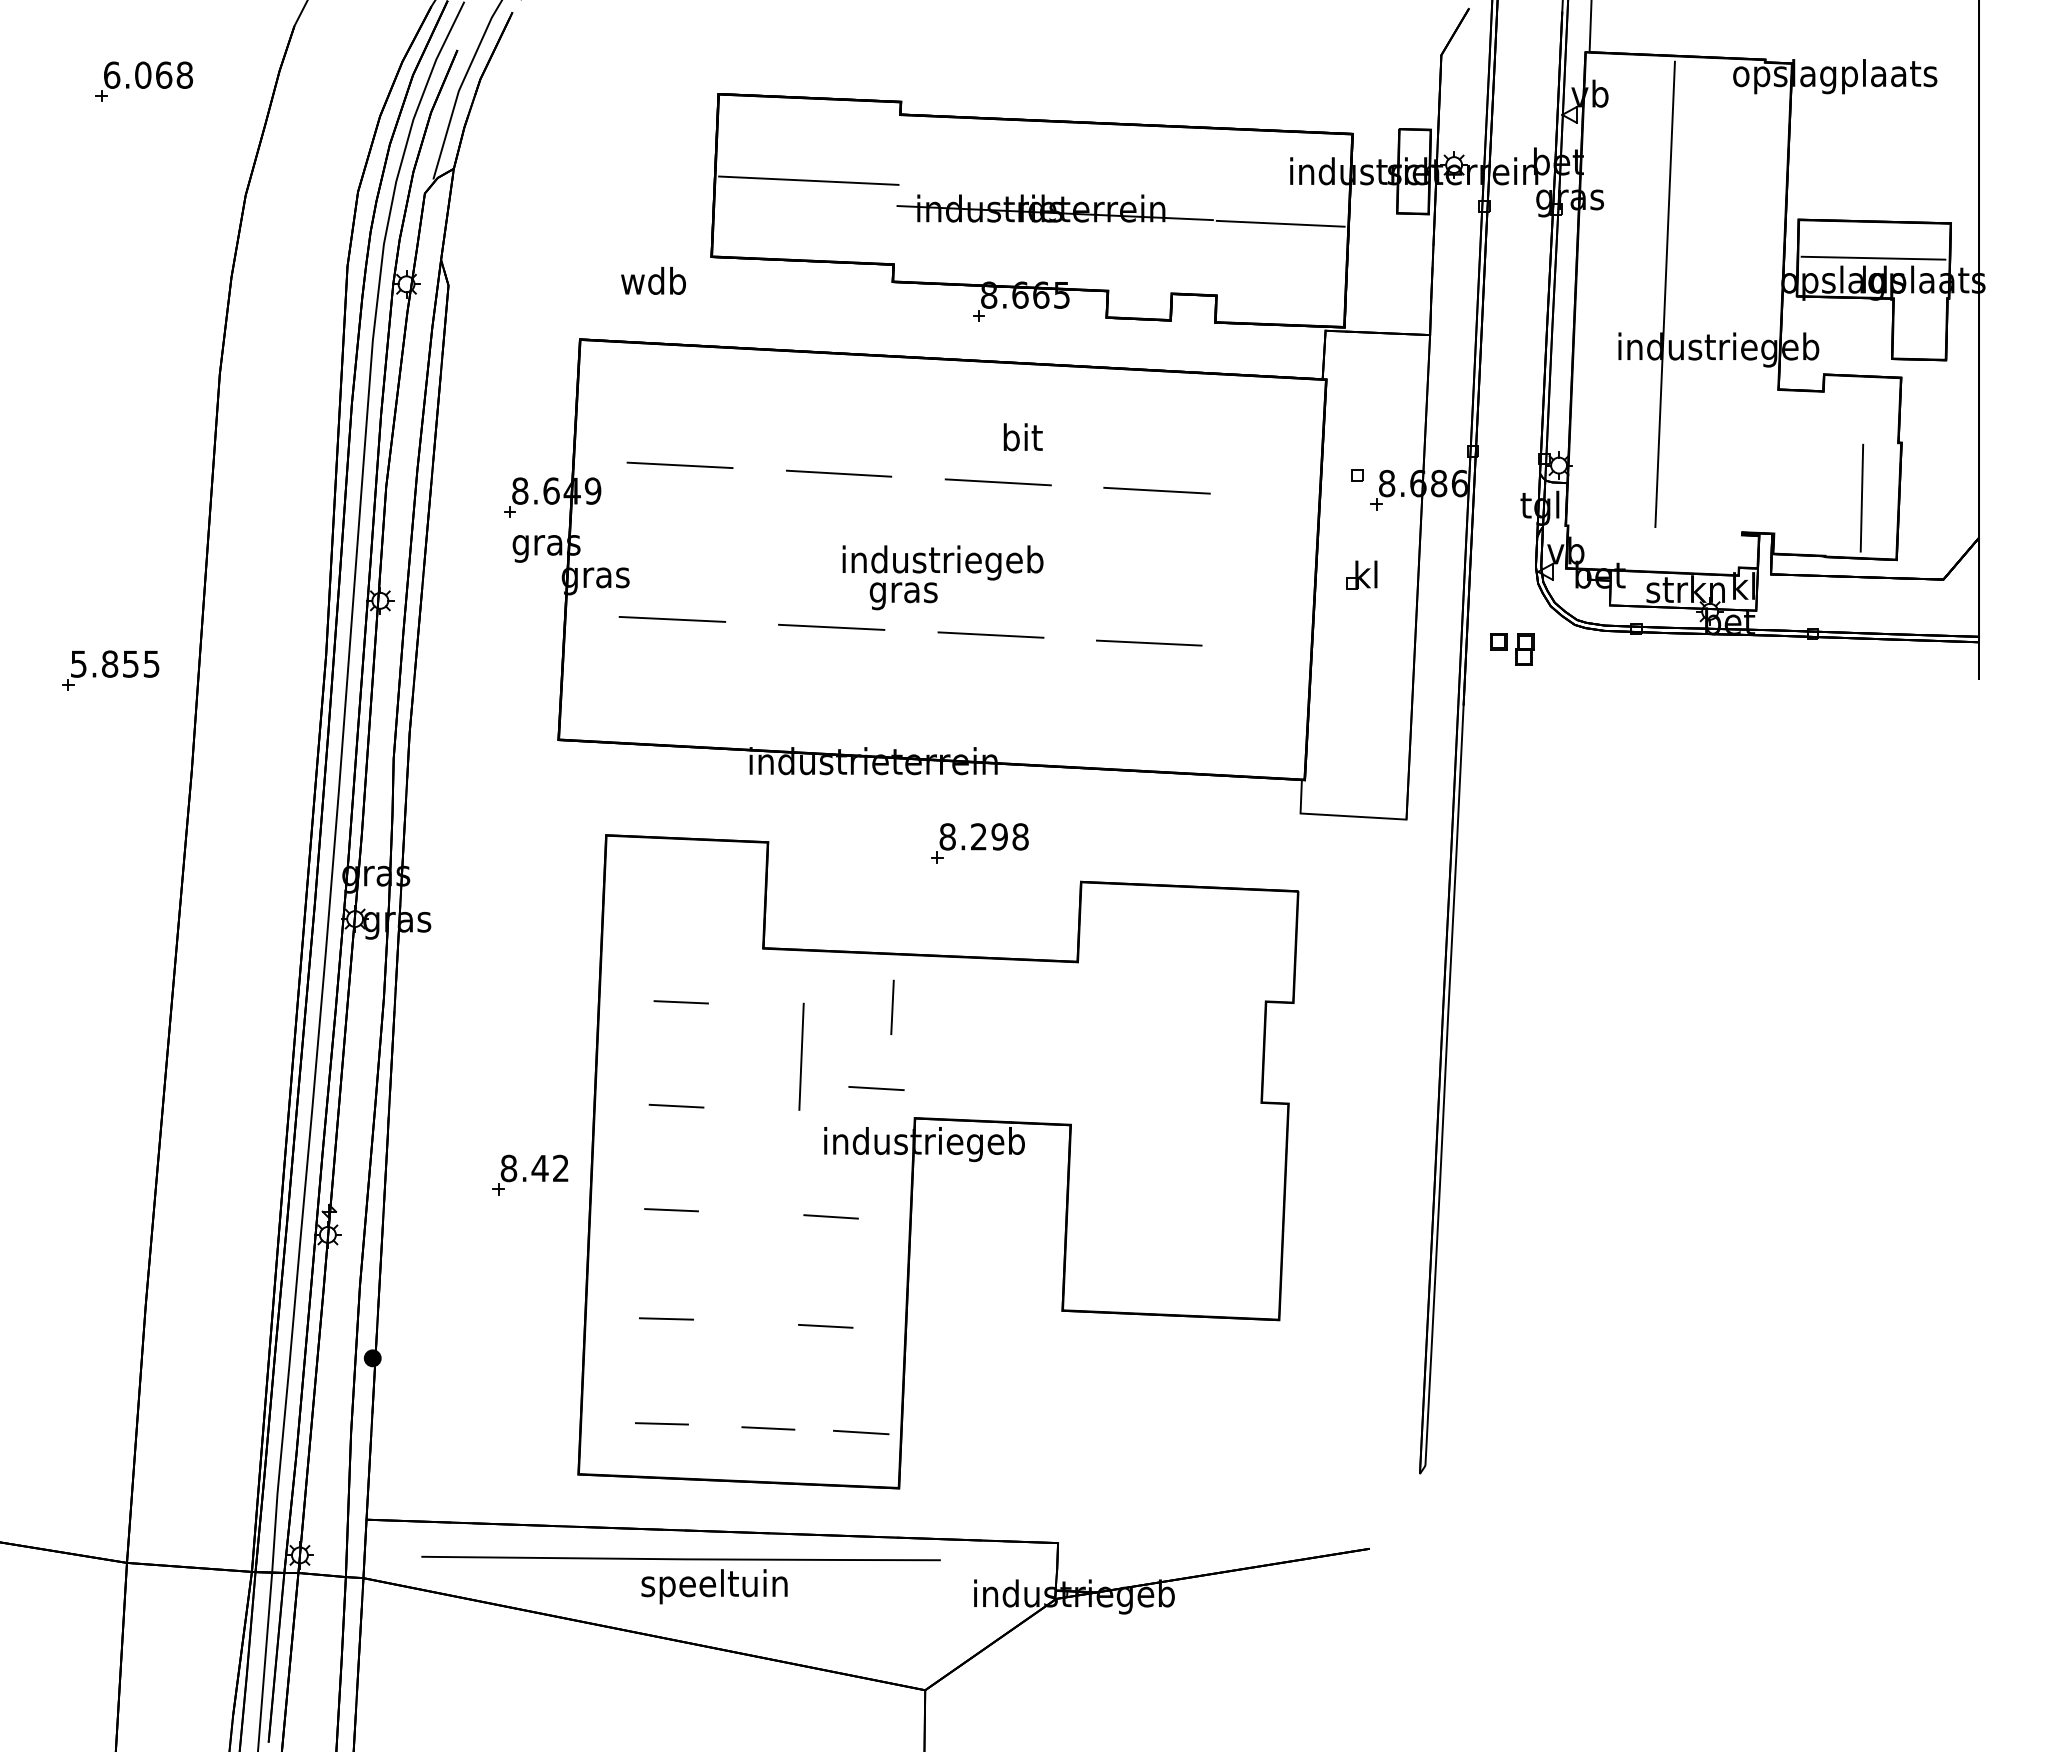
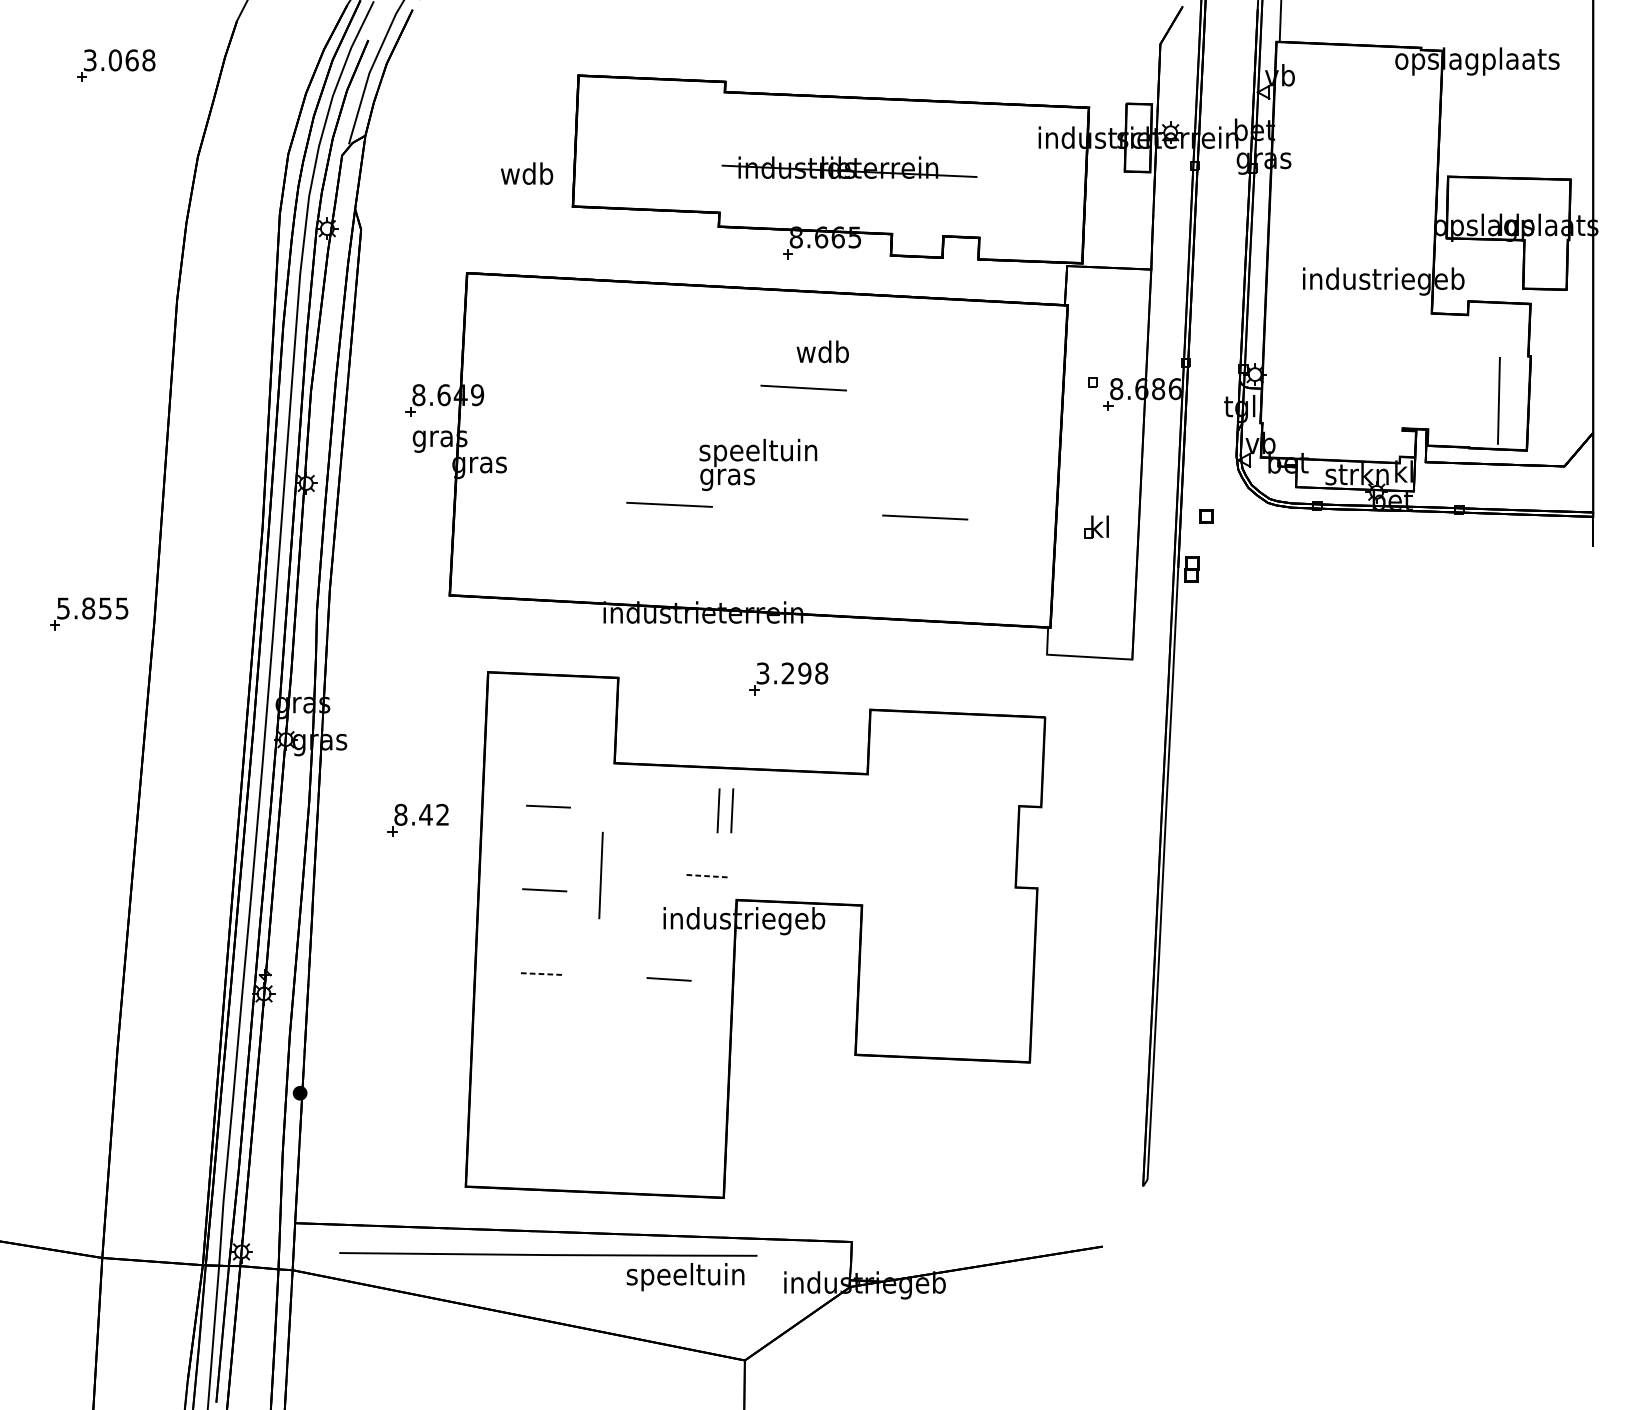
text: (112, 74) -> (90, 59), 6.068 -> 3.068
line: (808, 180) -> (650, 145), removed
line: (1280, 223) -> (1030, 179), removed
line: (1873, 257) -> (1508, 207), removed
text: (653, 280) -> (526, 173), moved
line: (1664, 294) -> (1340, 236), removed
text: (1021, 437) -> (822, 352), bit -> wdb
line: (679, 465) -> (547, 374), removed
line: (838, 473) -> (675, 380), removed
line: (1156, 490) -> (931, 394), removed
text: (942, 562) -> (758, 452), industriegeb -> speeltuin
part: (1361, 574) -> (1096, 526), moved
line: (672, 618) -> (541, 497), removed
line: (990, 634) -> (797, 510), removed
part: (1524, 649) -> (1191, 569), moved
part: (110, 670) -> (89, 613), moved
text: (947, 836) -> (762, 673), 8.298 -> 3.298
line: (909, 1006) -> (732, 810), added
line: (801, 1056) -> (601, 875), moved
line: (876, 1088) -> (705, 876), solid -> dashed
part: (530, 1174) -> (418, 819), moved
line: (671, 1210) -> (540, 974), solid -> dashed
line: (666, 1318) -> (536, 1061), removed
line: (825, 1325) -> (664, 1066), removed
line: (661, 1423) -> (532, 1145), removed
line: (768, 1428) -> (618, 1149), removed
line: (861, 1432) -> (693, 1152), removed
text: (714, 1586) -> (685, 1276), moved

